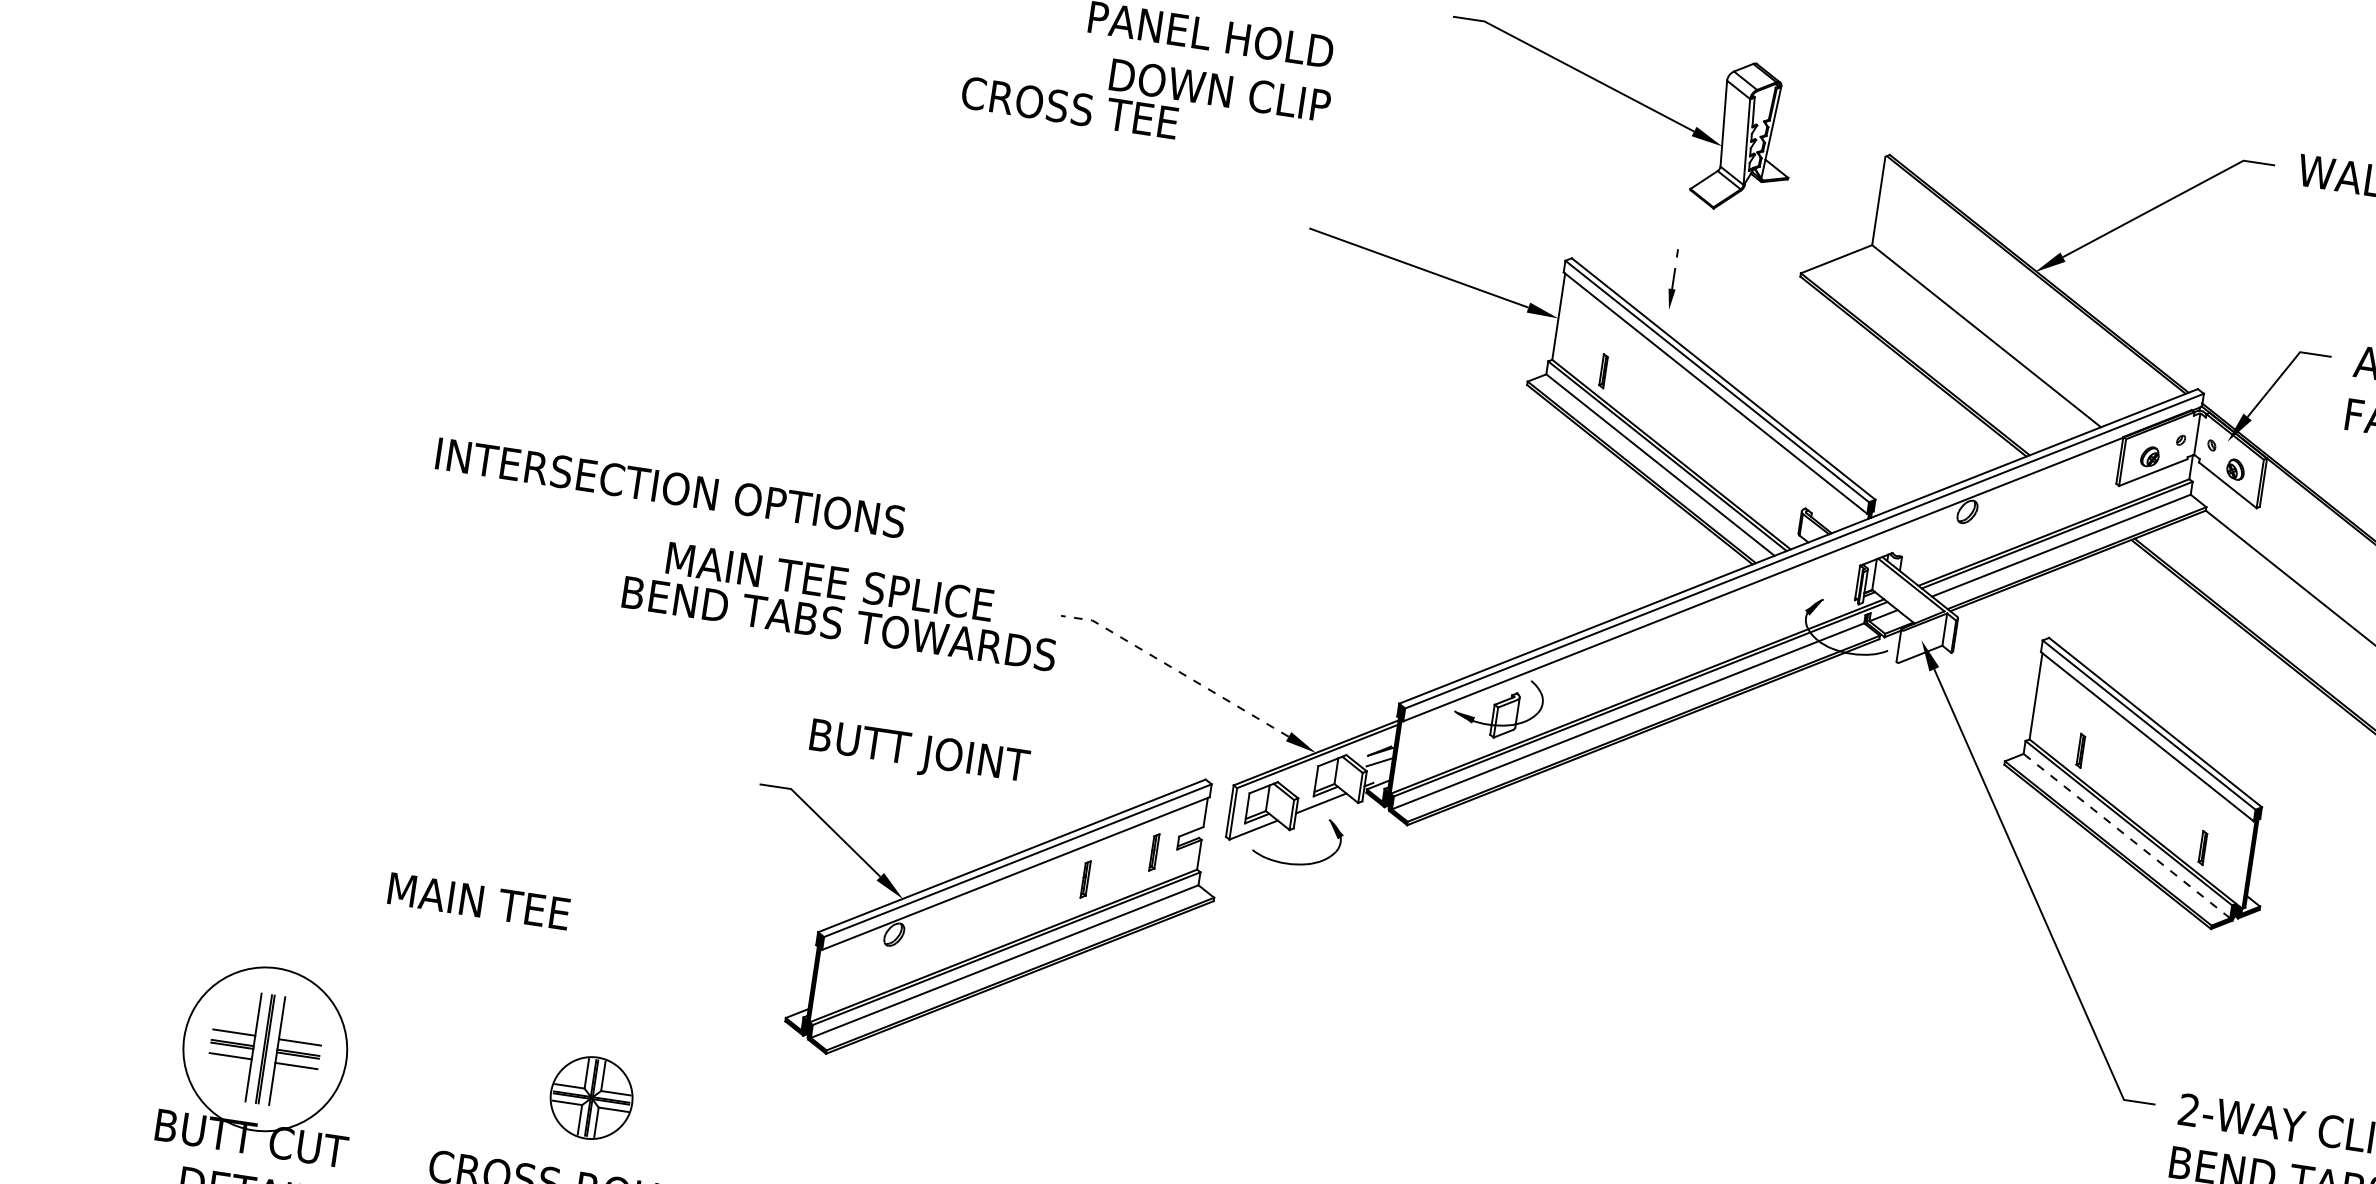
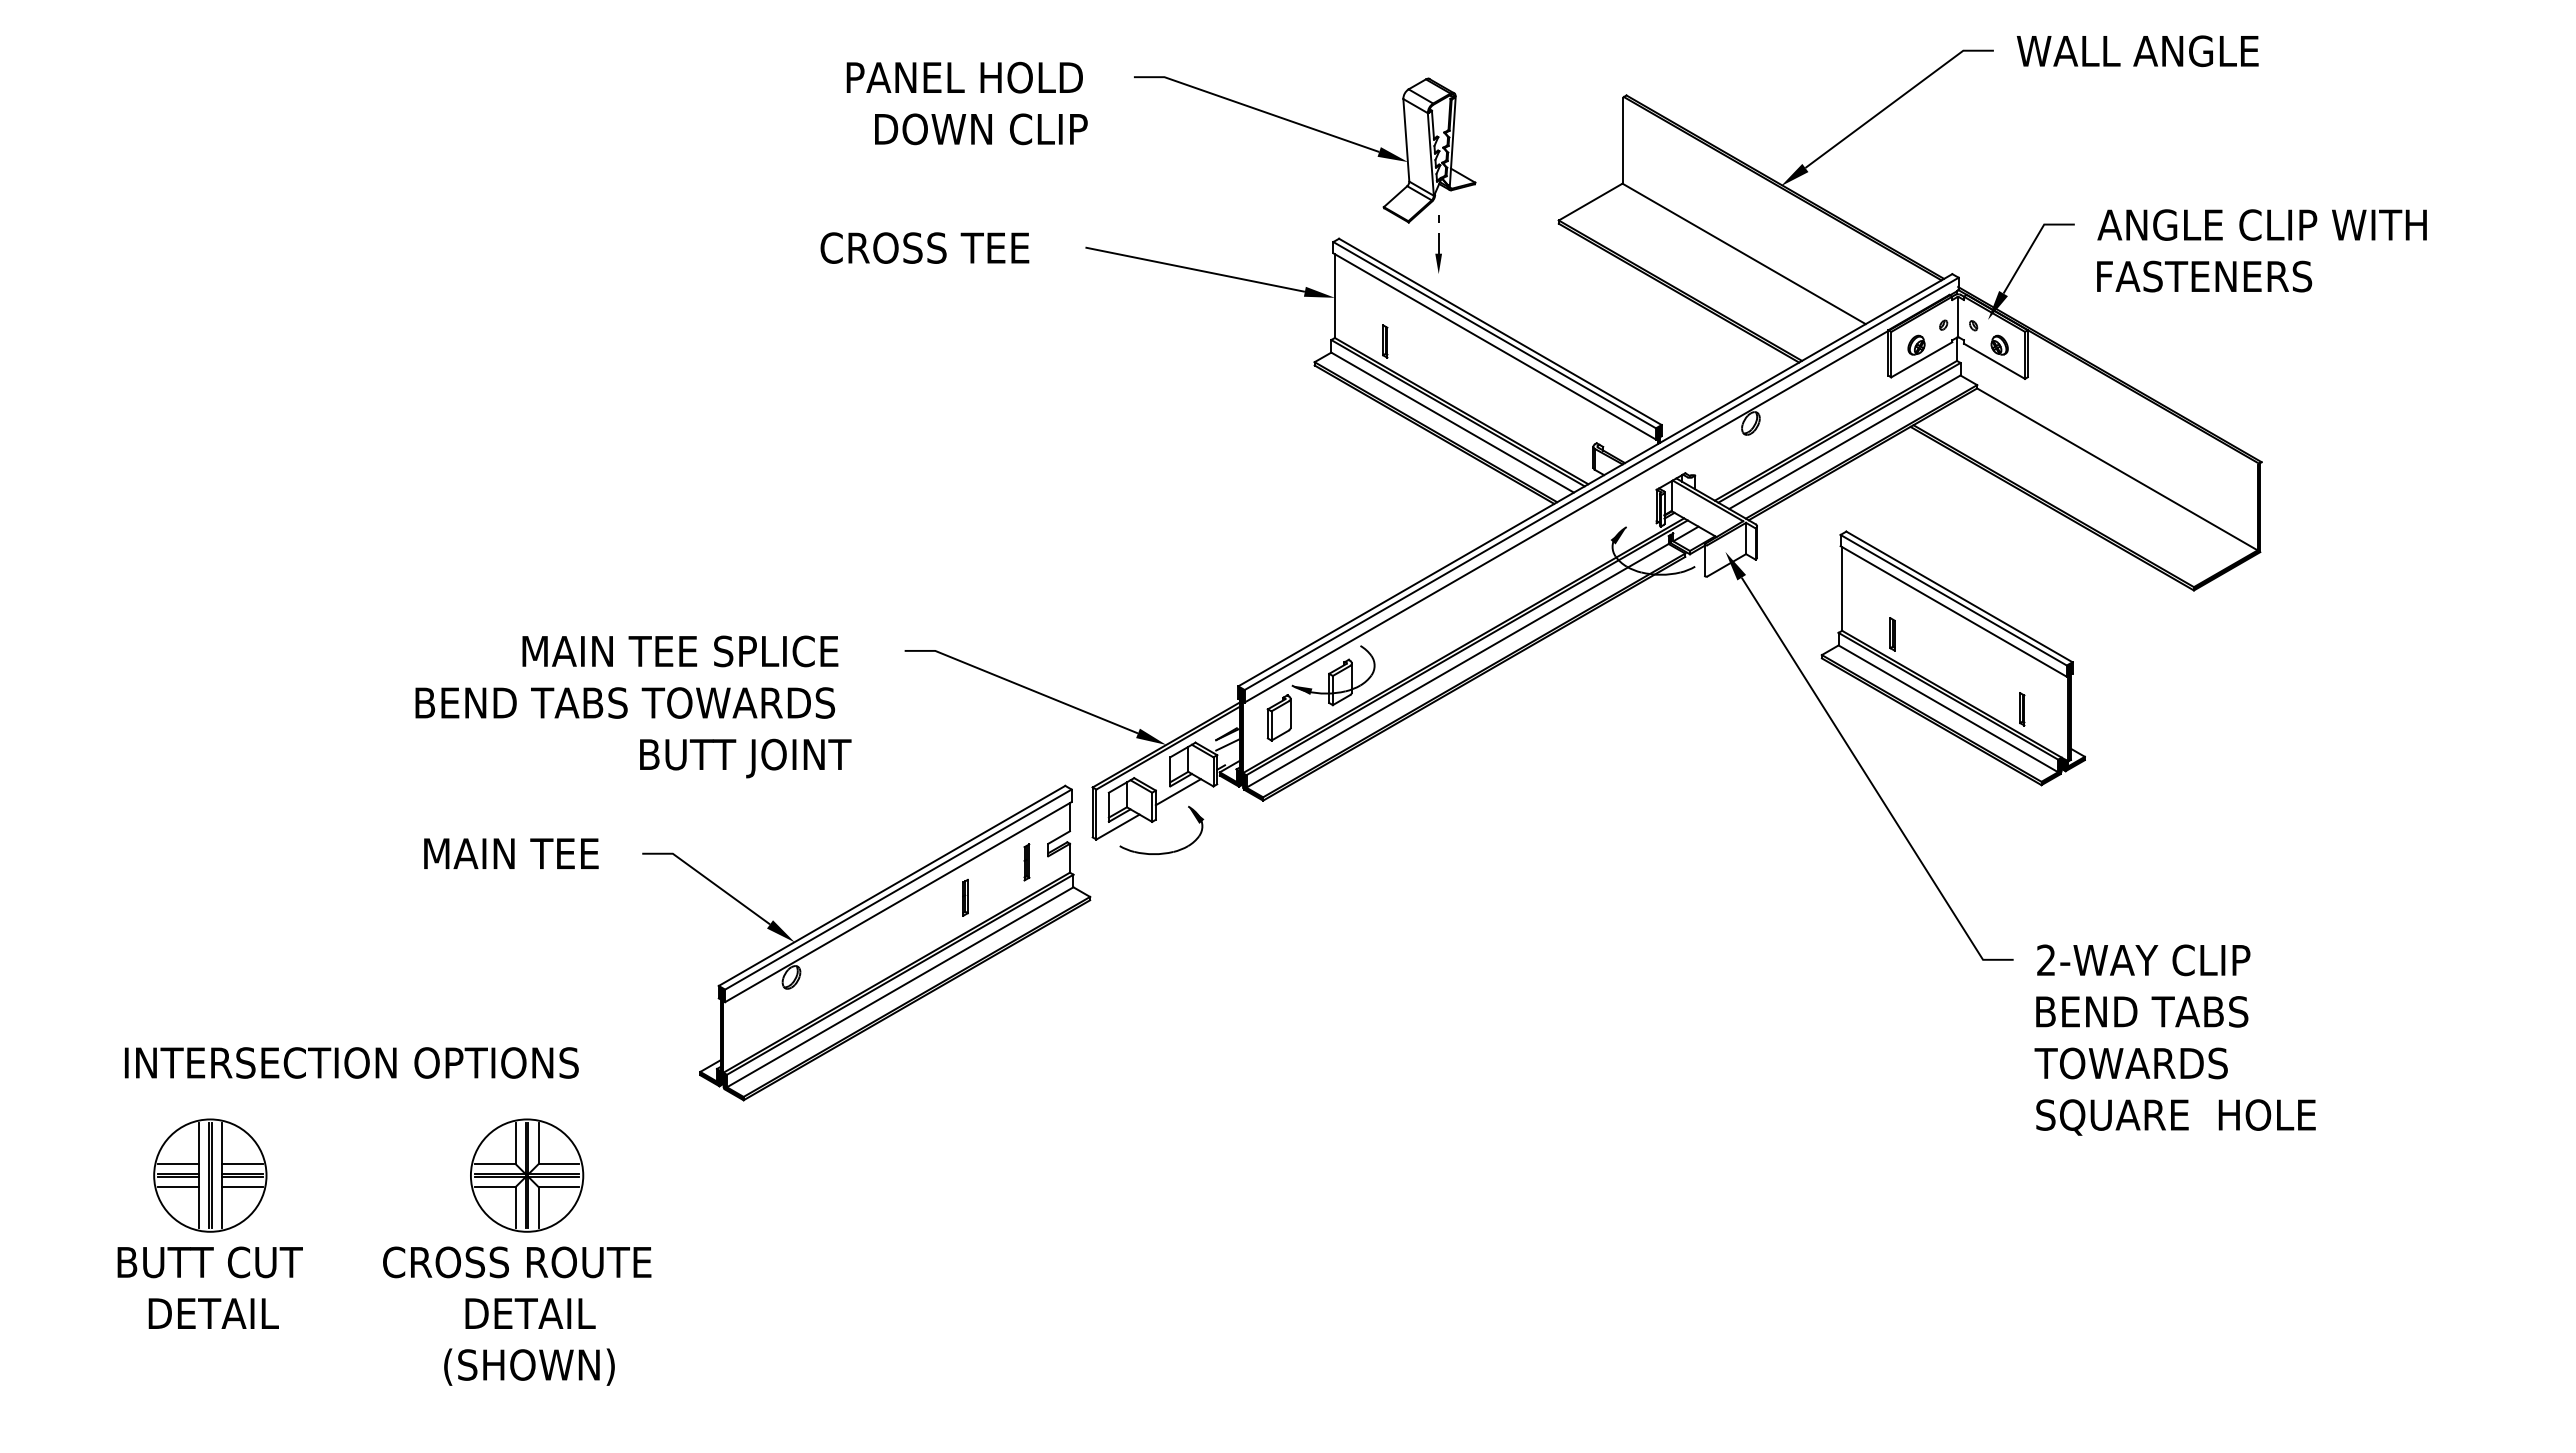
part: (1627, 97) -> (1311, 129), moved
text: (1069, 107) -> (924, 247), moved
text: (670, 487) -> (351, 1062), moved
text: (839, 623) -> (625, 702), moved
line: (1176, 669) -> (1021, 685), dashed -> solid
part: (1435, 741) -> (1278, 717), added
text: (919, 754) -> (745, 758), moved
line: (2127, 835) -> (1948, 708), dashed -> solid
text: (479, 901) -> (511, 853), moved
circle: (265, 1049) -> (210, 1175), size x0.71
part: (591, 1098) -> (527, 1175), size x1.43

